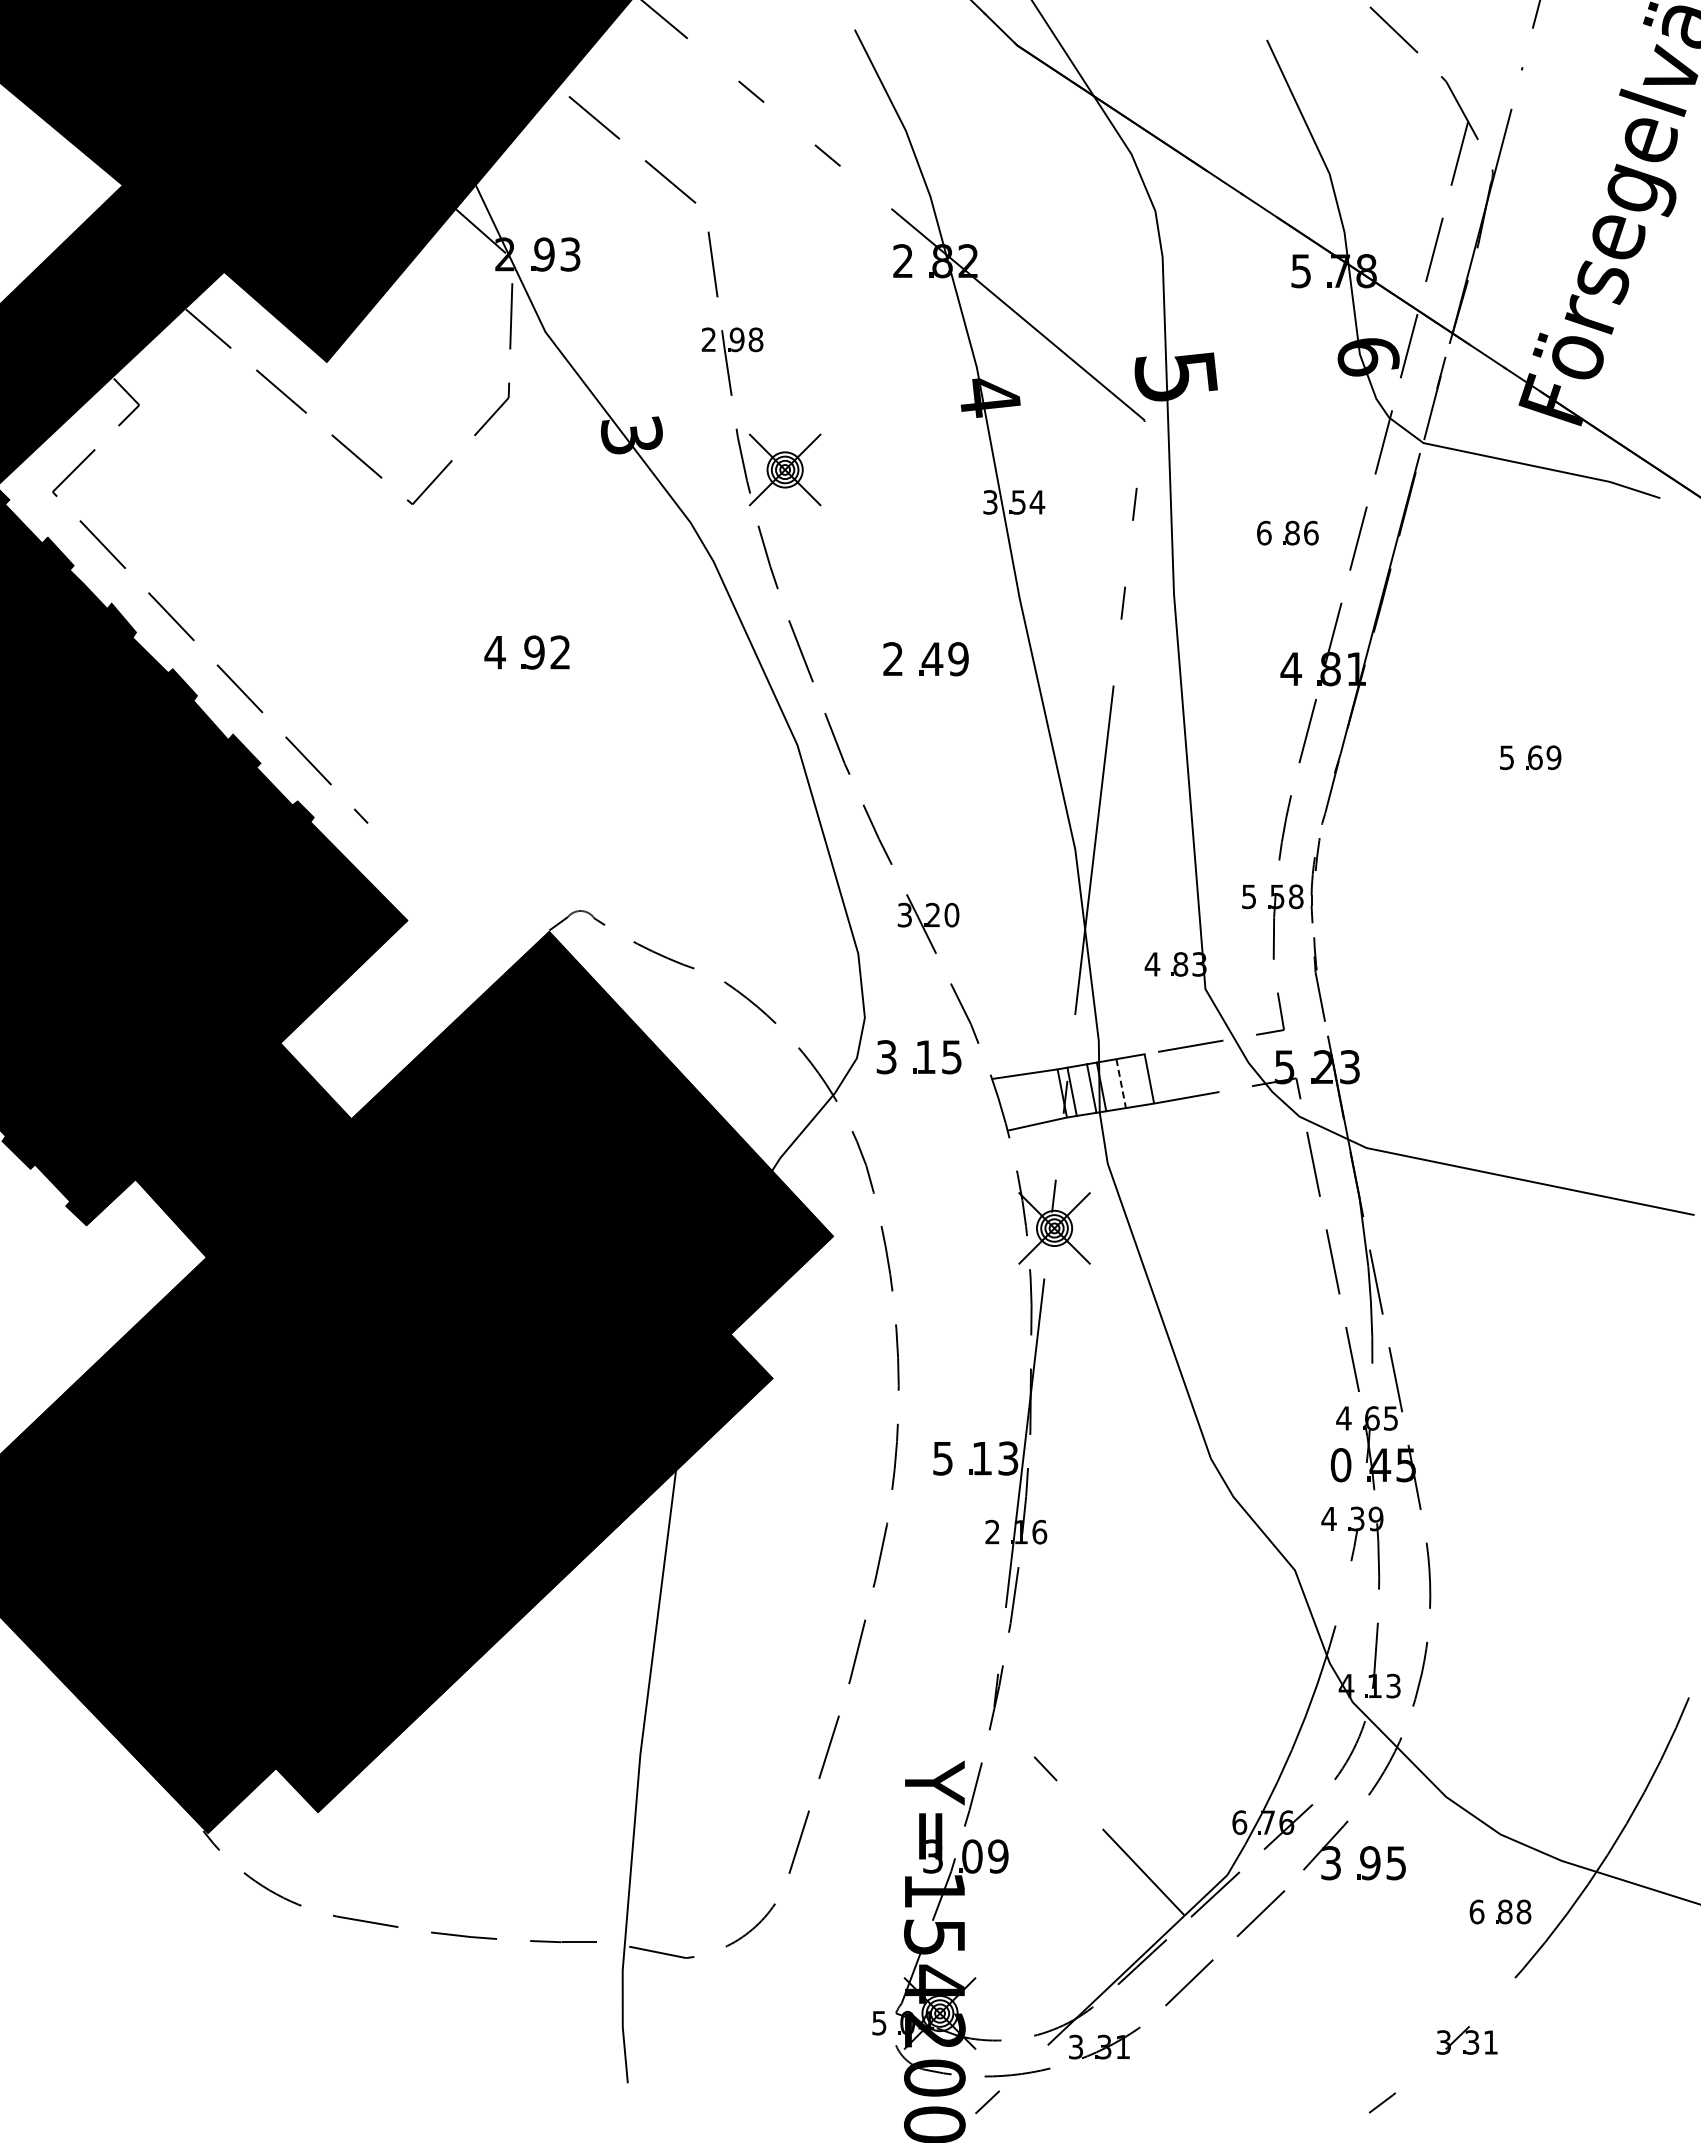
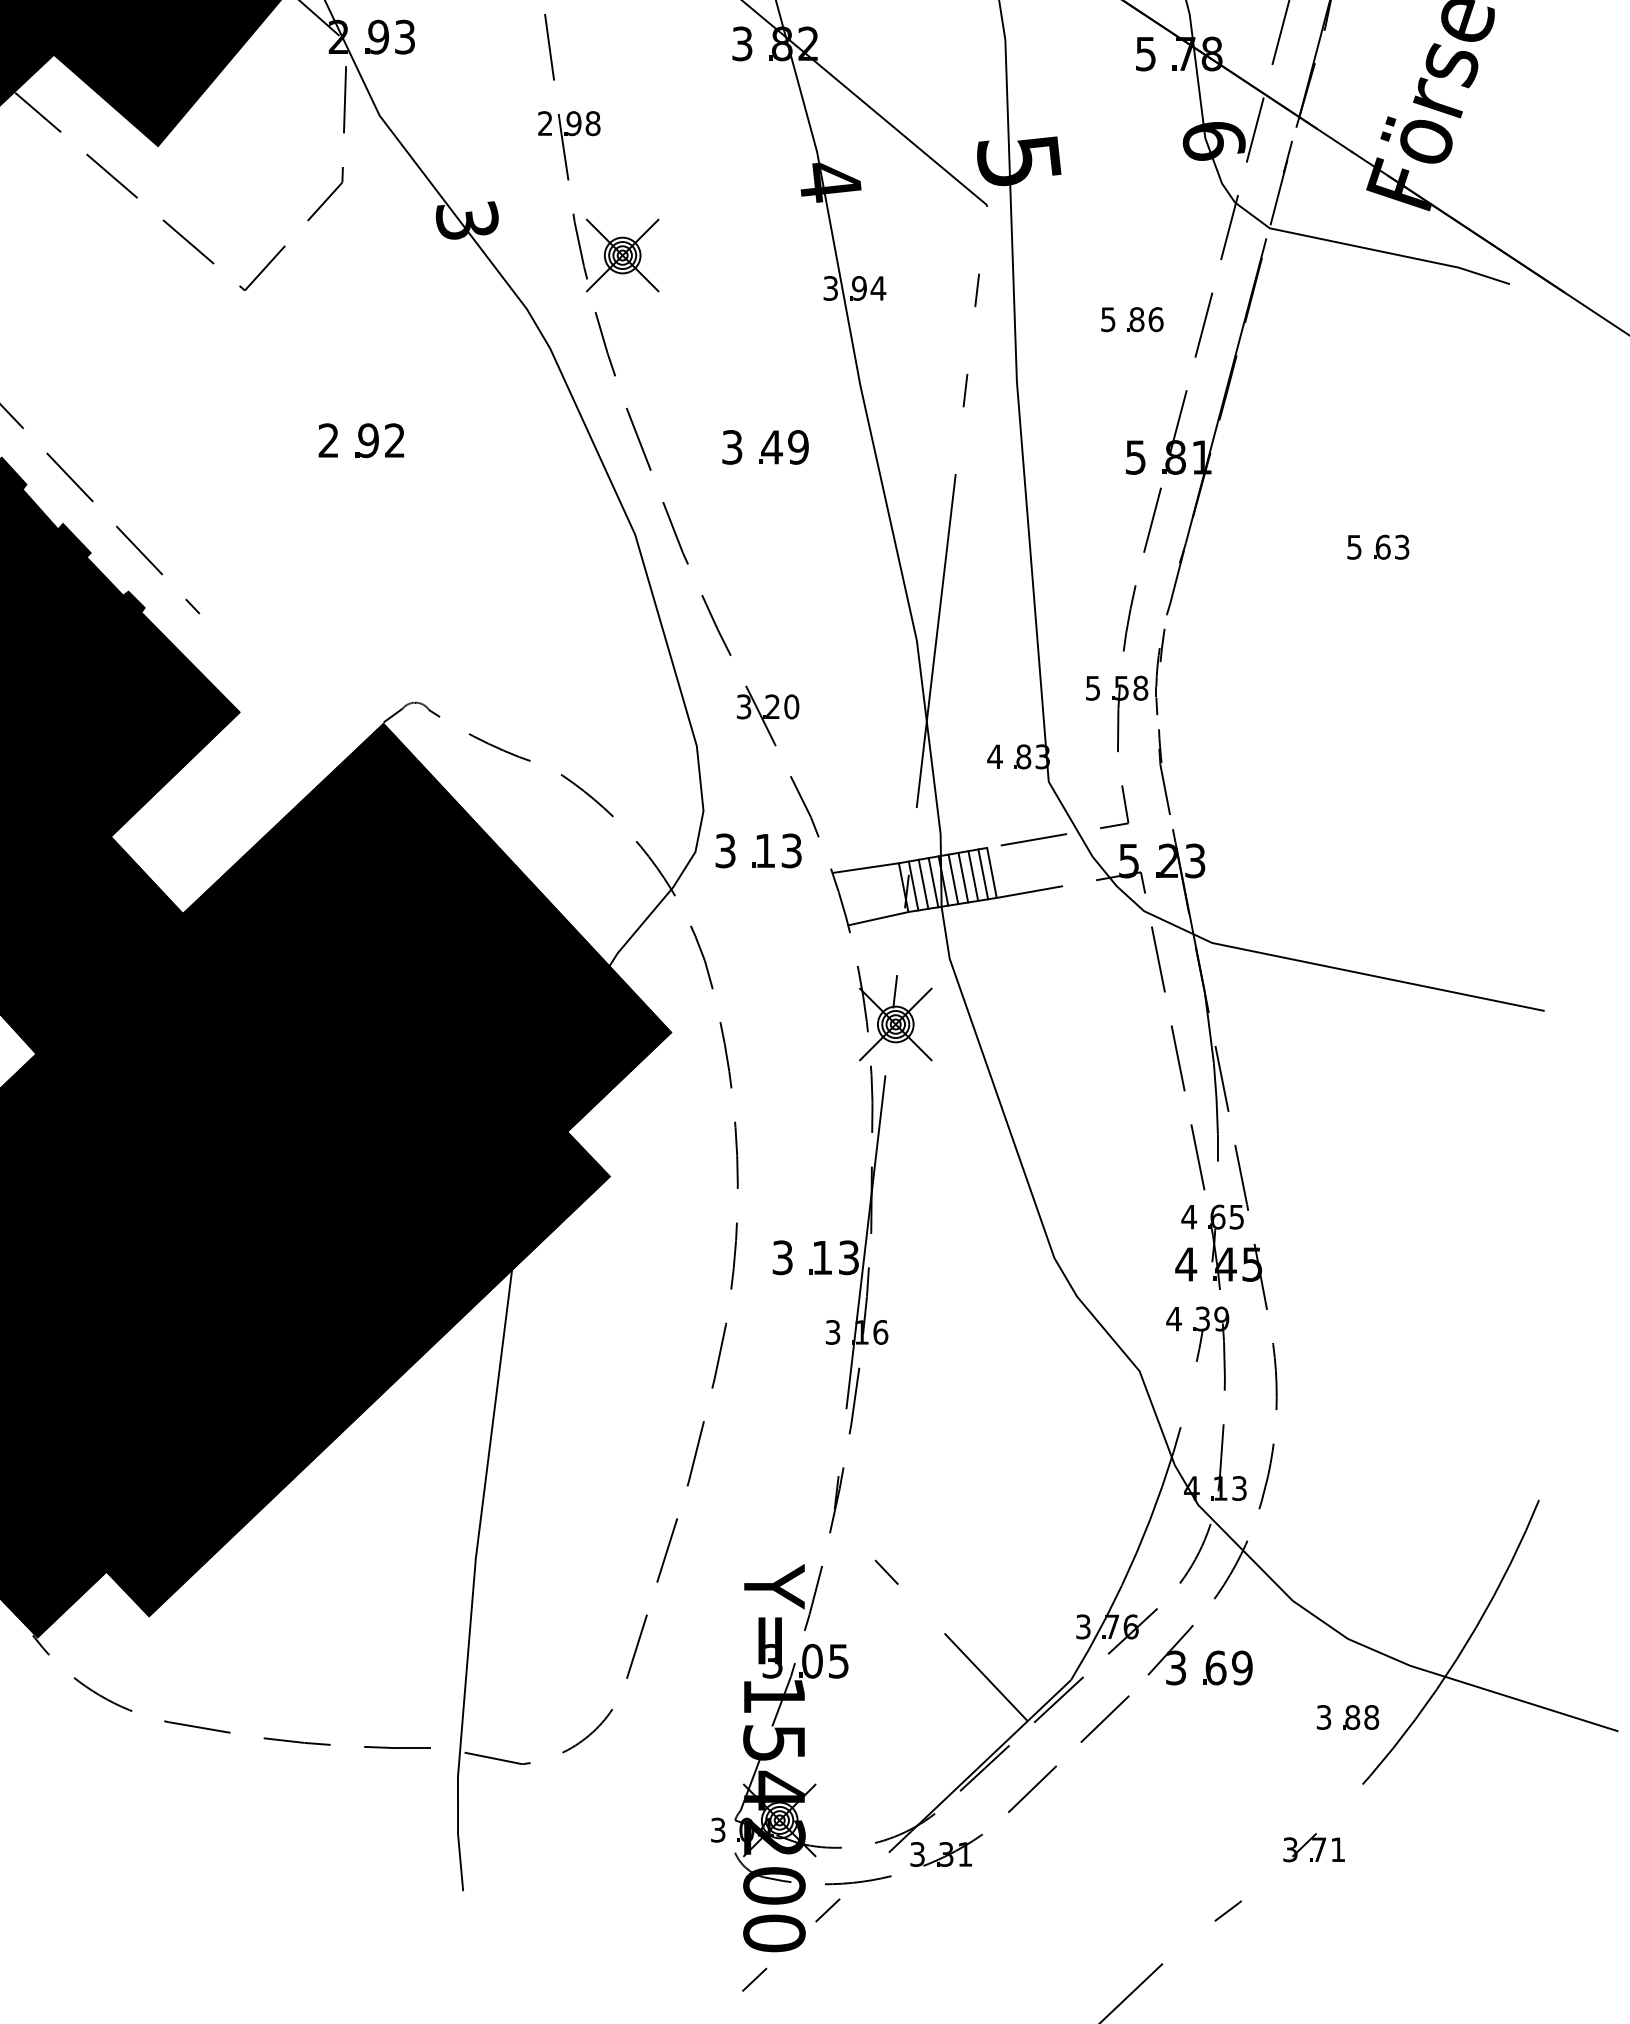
text: (902, 261) -> (741, 44), 2 -> 3
text: (1018, 502) -> (859, 288), 54 -> 94
text: (1264, 532) -> (1108, 318), 6 -> 5
text: (495, 652) -> (329, 440), 4 -> 2
text: (893, 659) -> (732, 447), 2 -> 3
text: (1291, 669) -> (1136, 457), 4 -> 5
text: (1553, 757) -> (1401, 547), 69 -> 63
text: (951, 1056) -> (791, 850), 15 -> 13
line: (1140, 1079) -> (982, 873), added
line: (1130, 1081) -> (972, 875), added
line: (1121, 1083) -> (963, 877), dashed -> solid
line: (1111, 1084) -> (953, 878), added
line: (1081, 1089) -> (923, 883), added
text: (942, 1457) -> (782, 1256), 5 -> 3
text: (1340, 1465) -> (1185, 1264), 0 -> 4
text: (992, 1532) -> (832, 1332), 2 -> 3
text: (1239, 1822) -> (1083, 1626), 6 -> 3
text: (998, 1856) -> (838, 1661), 09 -> 05
text: (1383, 1863) -> (1229, 1668), 95 -> 69
text: (1476, 1911) -> (1323, 1716), 6 -> 3
text: (879, 2022) -> (718, 1829), 5 -> 3
text: (1472, 2042) -> (1319, 1849), 31 -> 71

